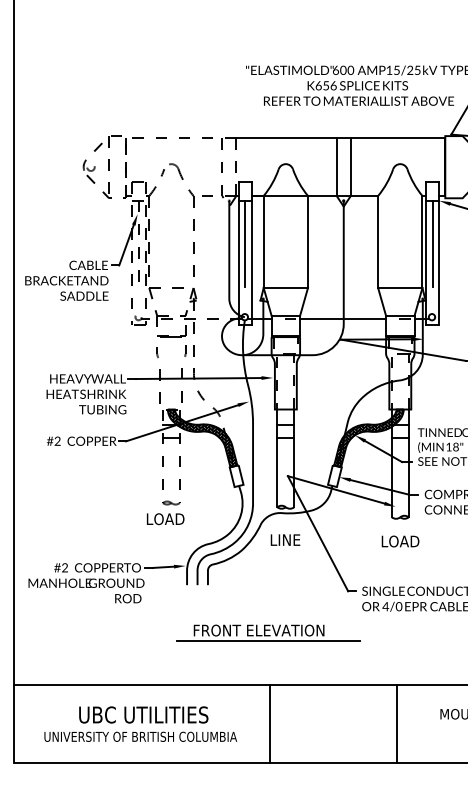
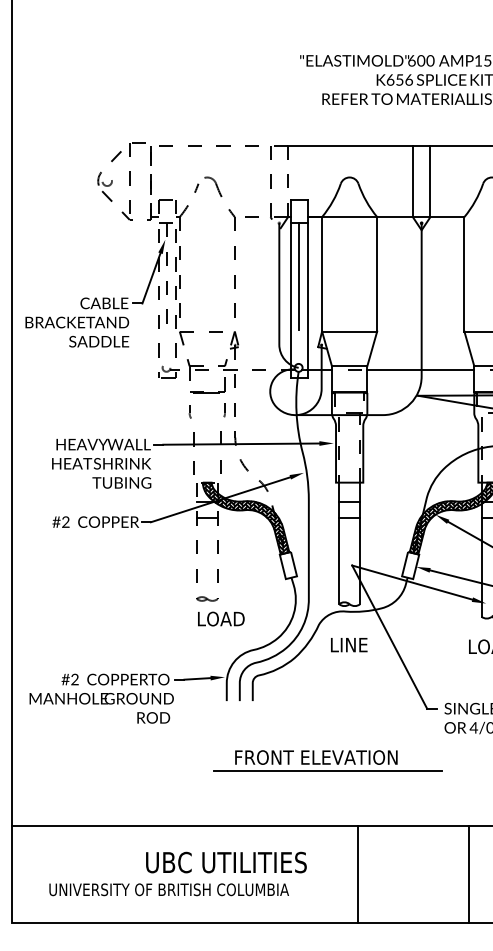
text: (165, 519) -> (221, 619), moved
text: (143, 714) -> (226, 861), moved
line: (270, 724) -> (357, 874), moved
line: (396, 724) -> (468, 874), moved

